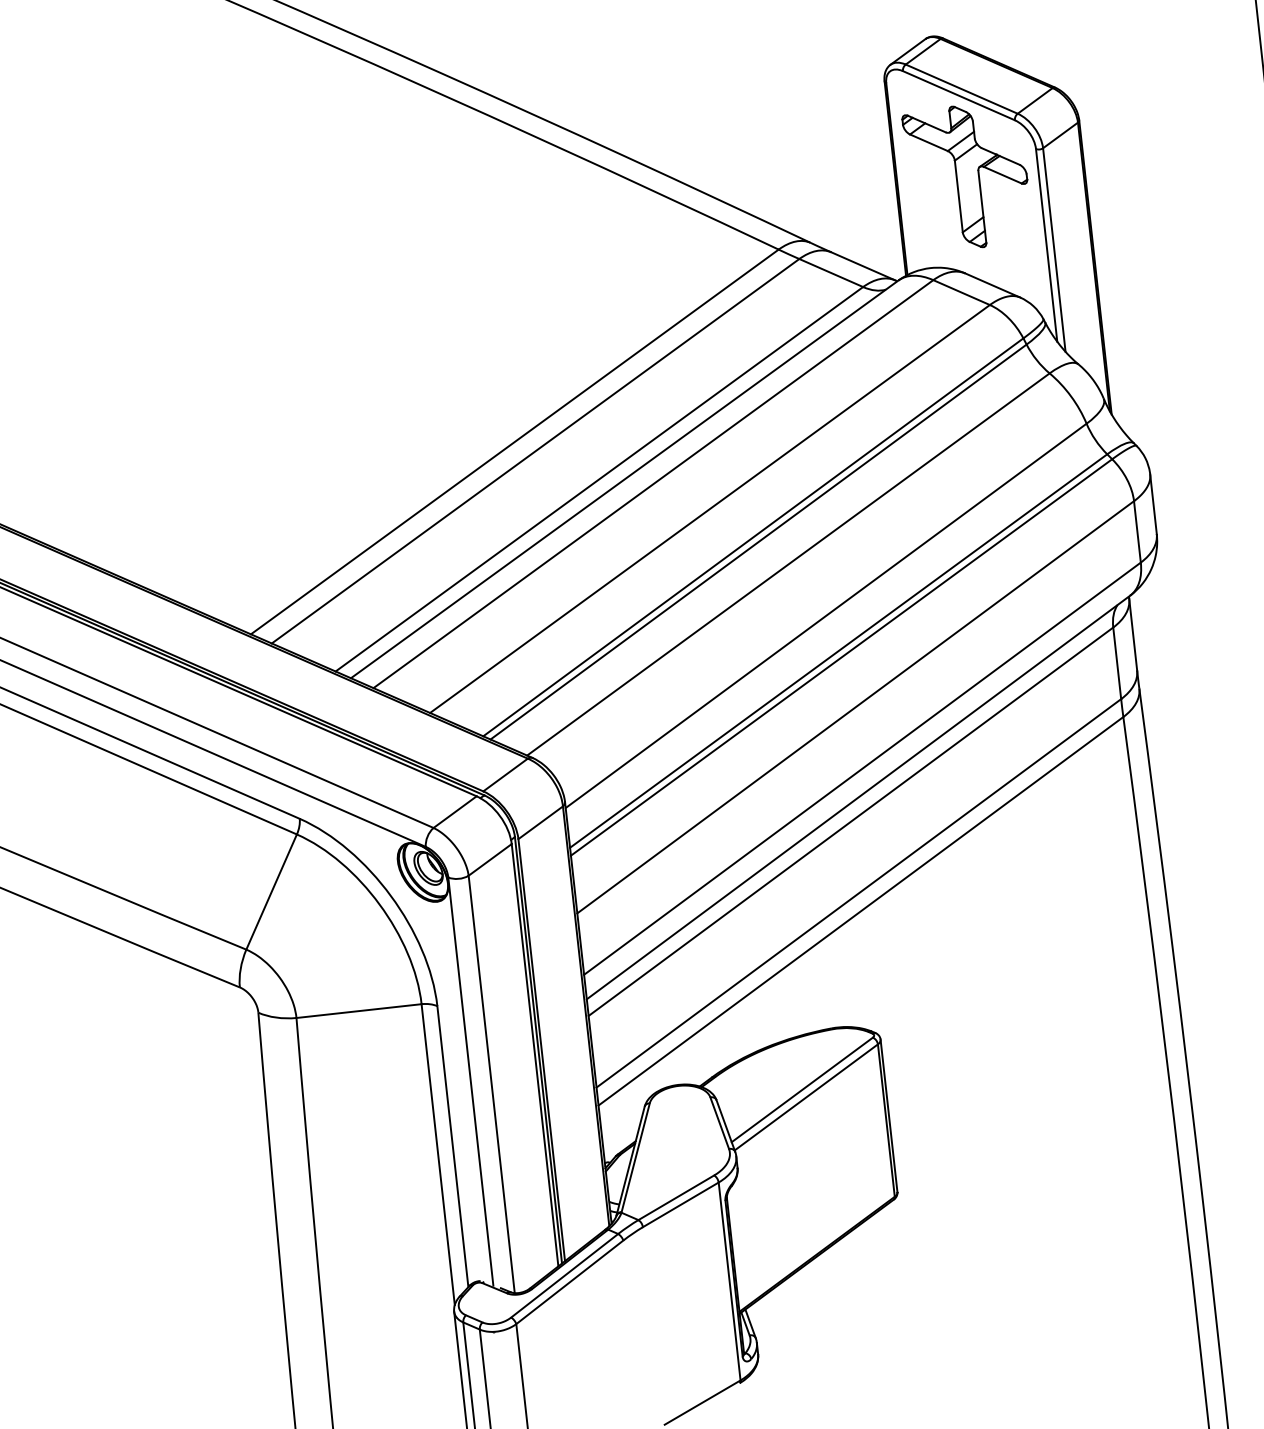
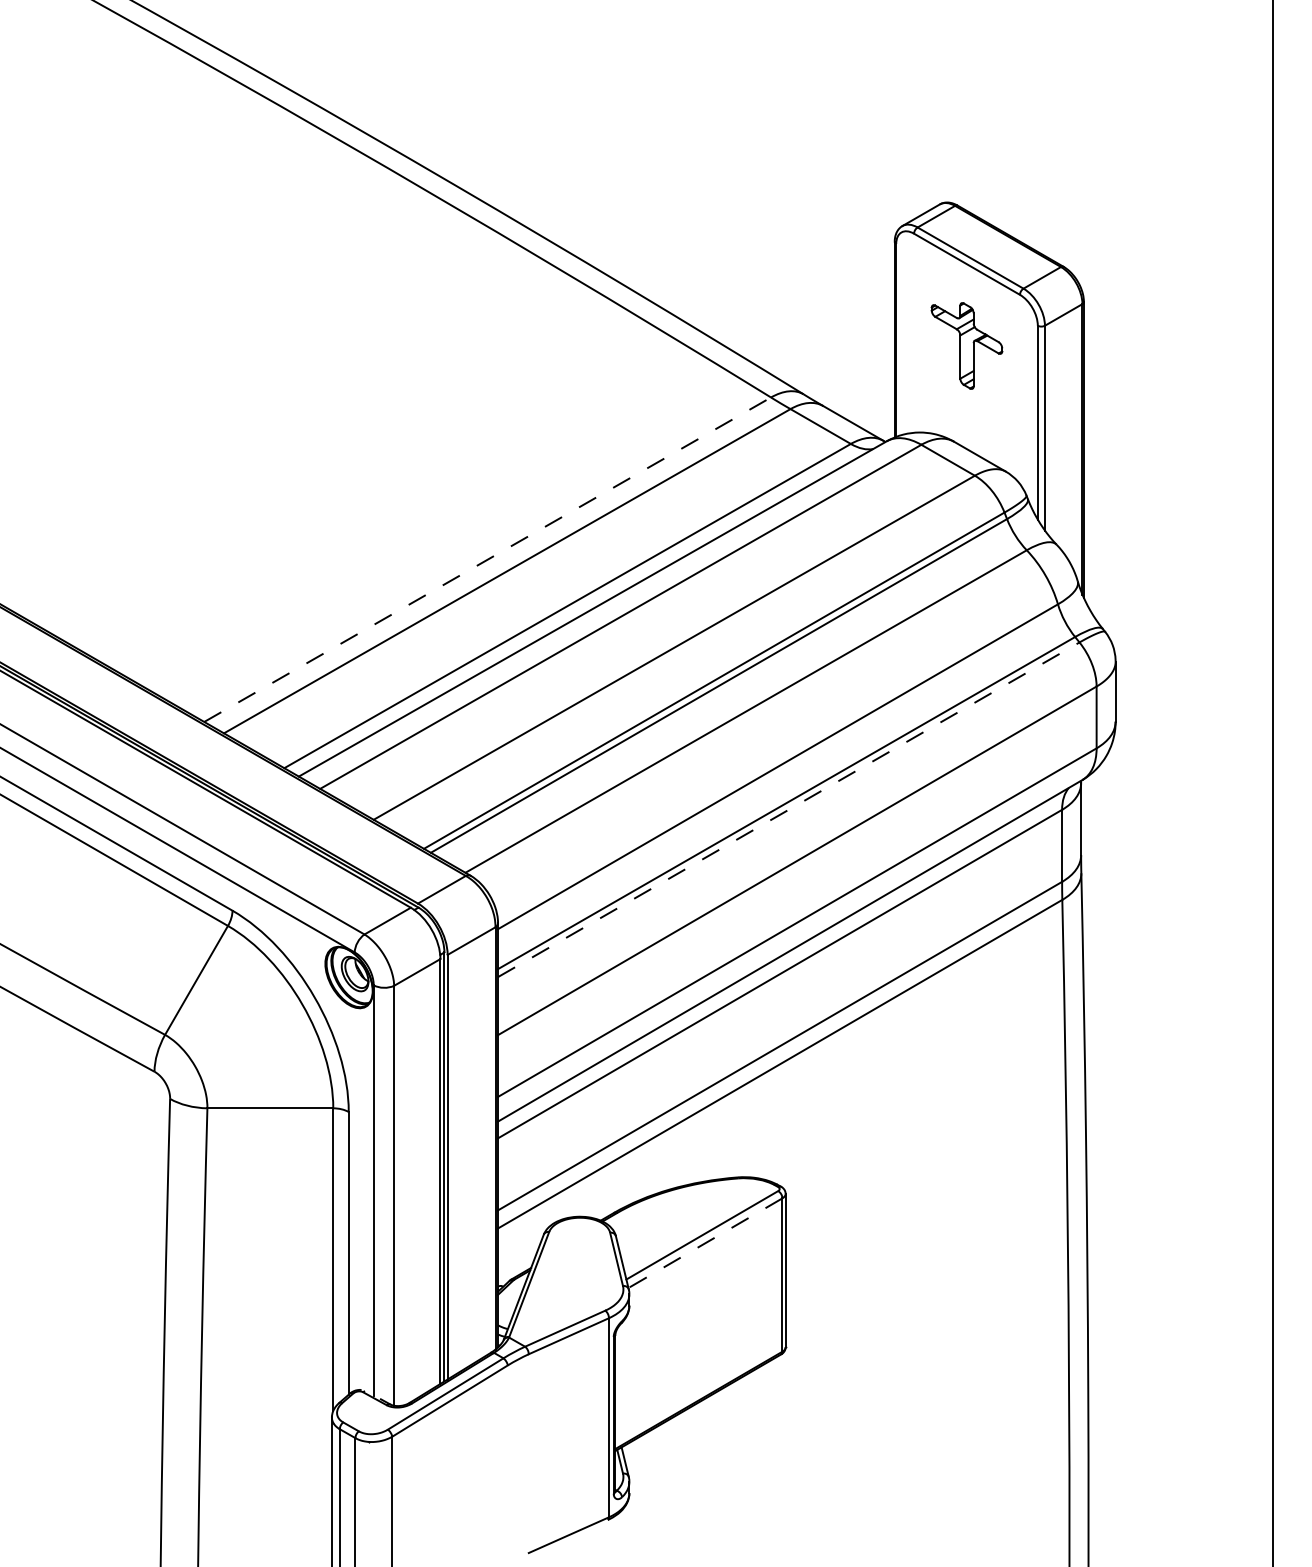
part: (967, 176) -> (966, 345), size x0.6
line: (514, 441) -> (487, 559), solid -> dashed
line: (842, 657) -> (789, 809), solid -> dashed
line: (806, 1097) -> (705, 1243), solid -> dashed

